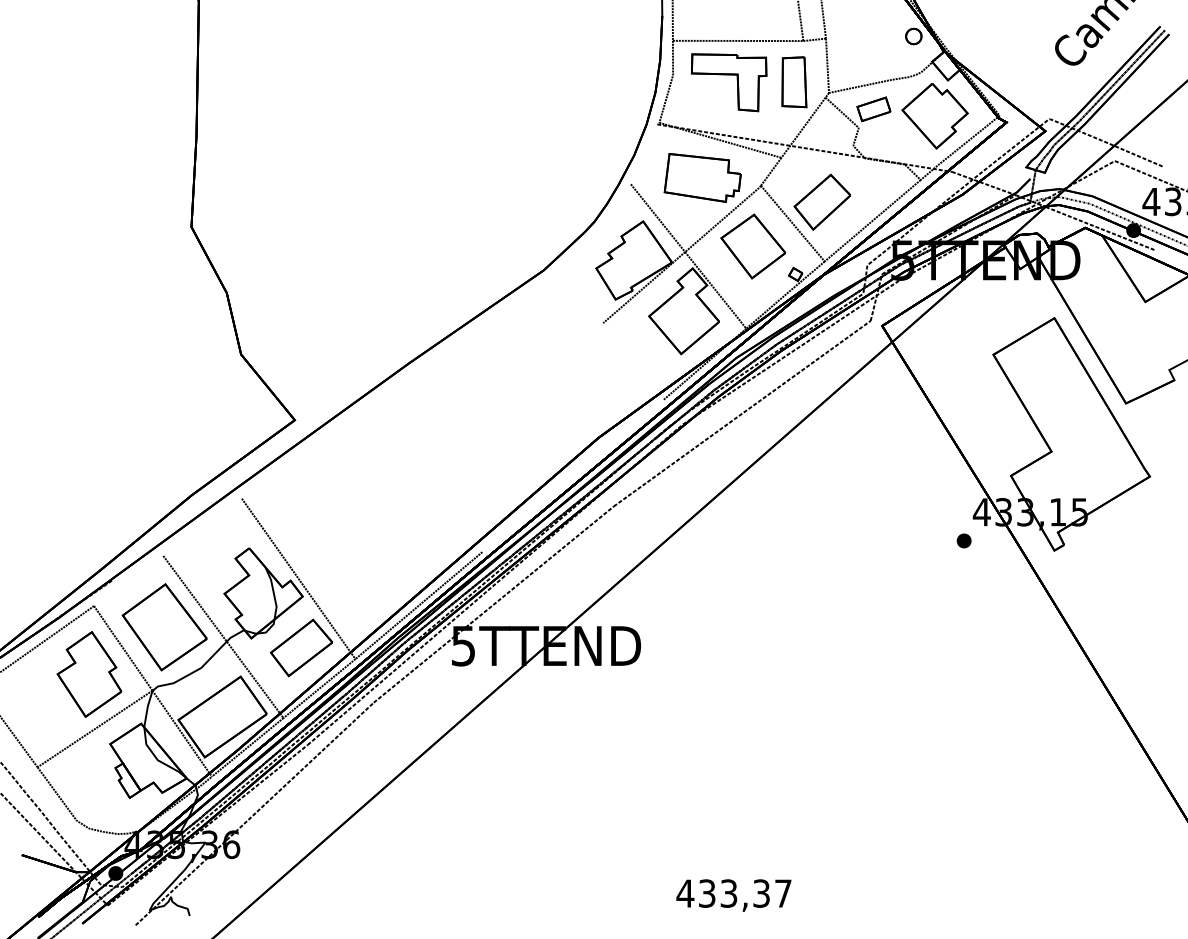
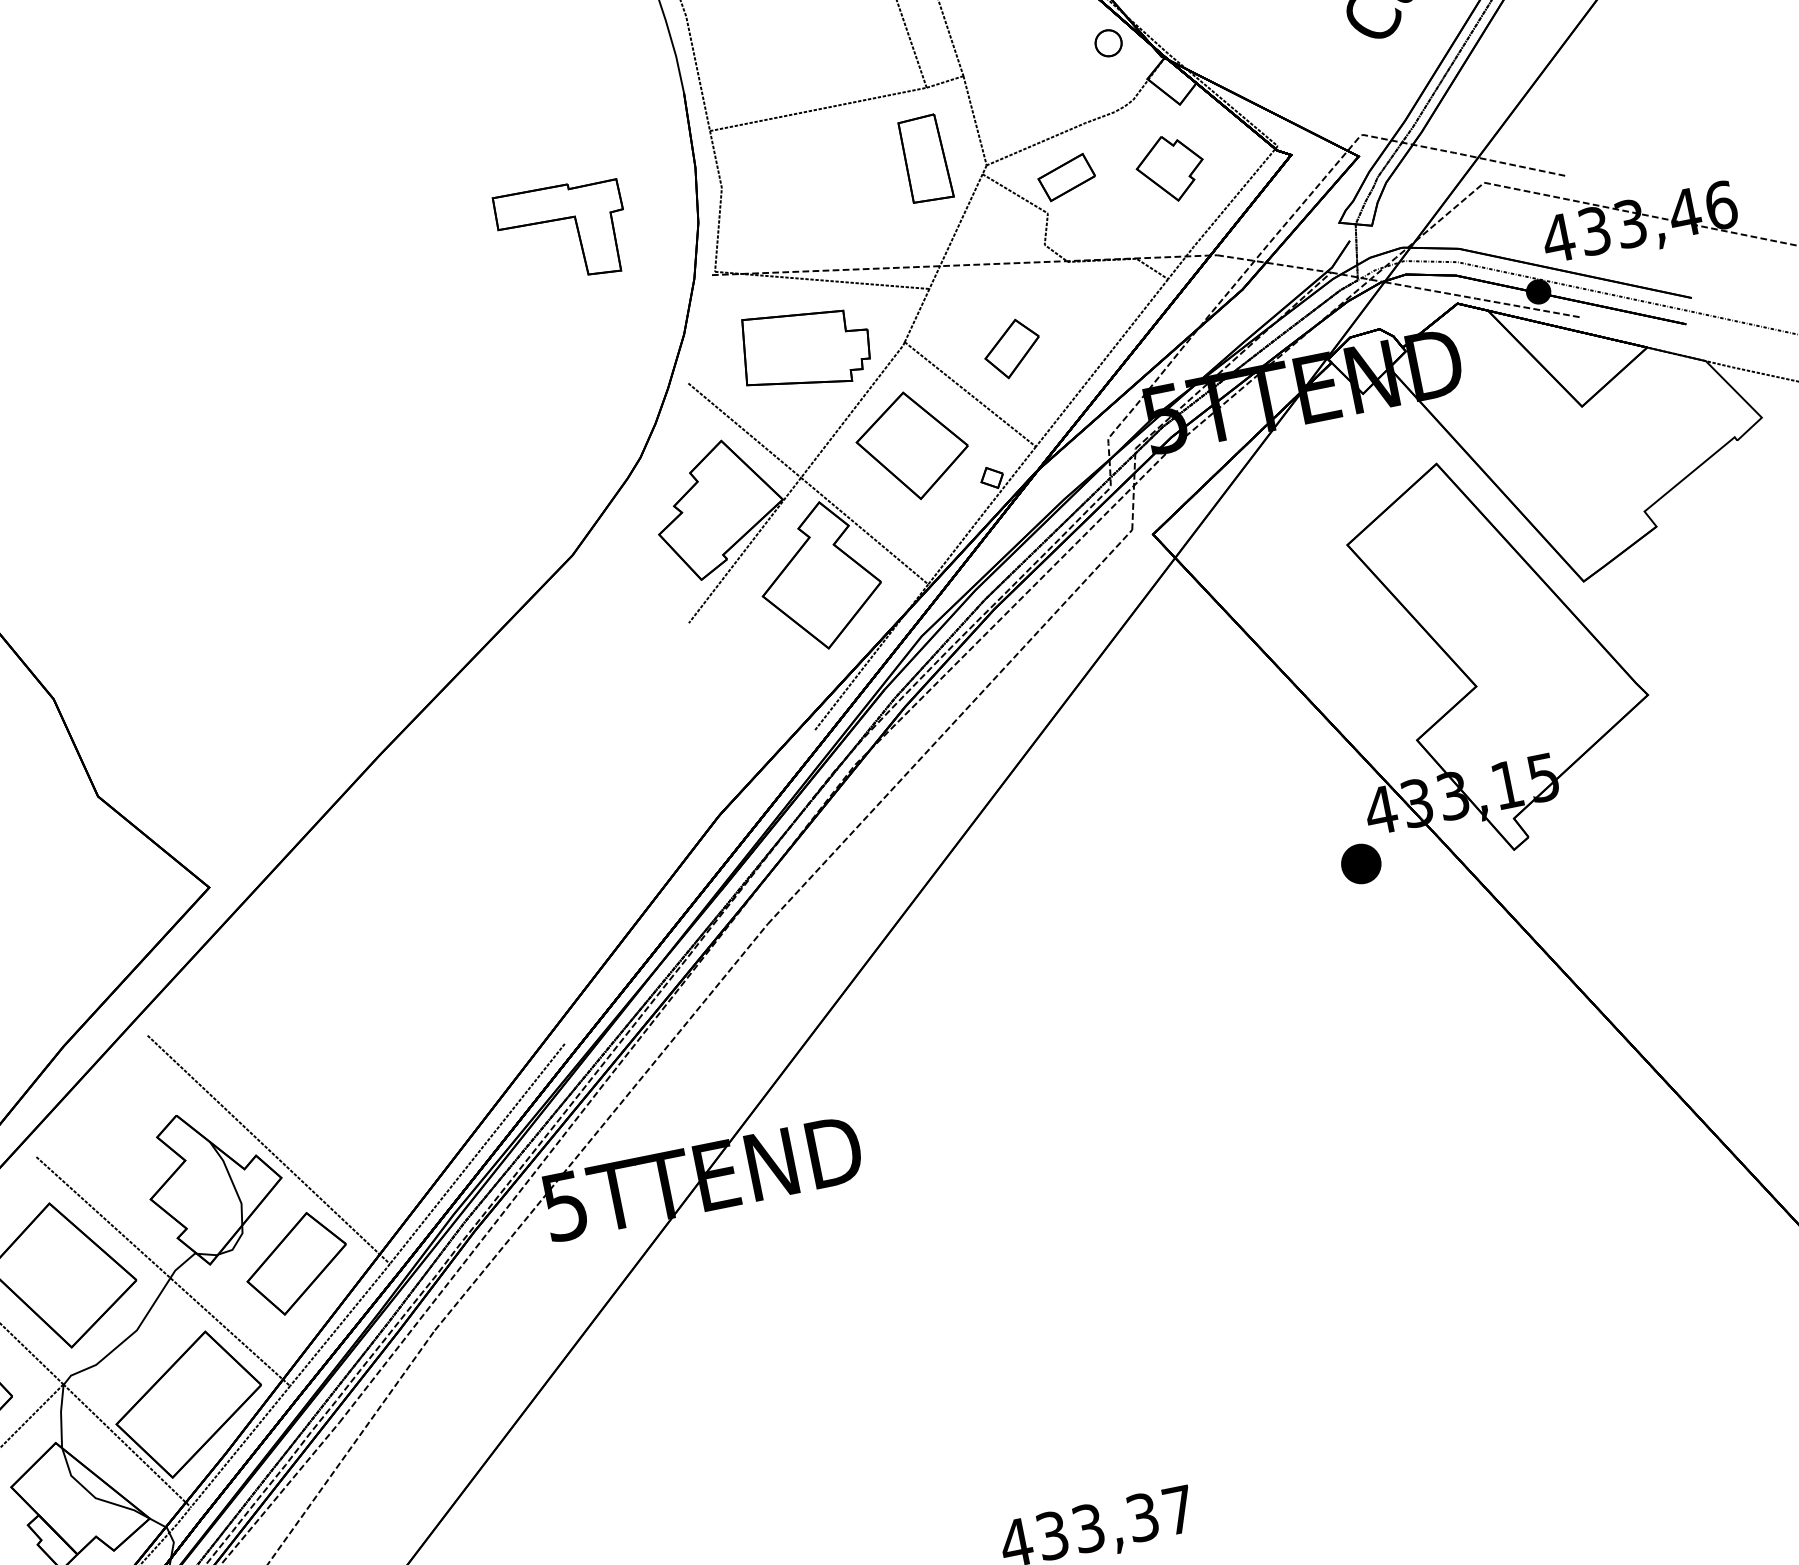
part: (728, 75) -> (559, 221), moved
part: (934, 116) -> (1169, 169), size x0.6
part: (822, 201) -> (1012, 347), size x0.6
part: (963, 540) -> (1359, 863), size x1.6

